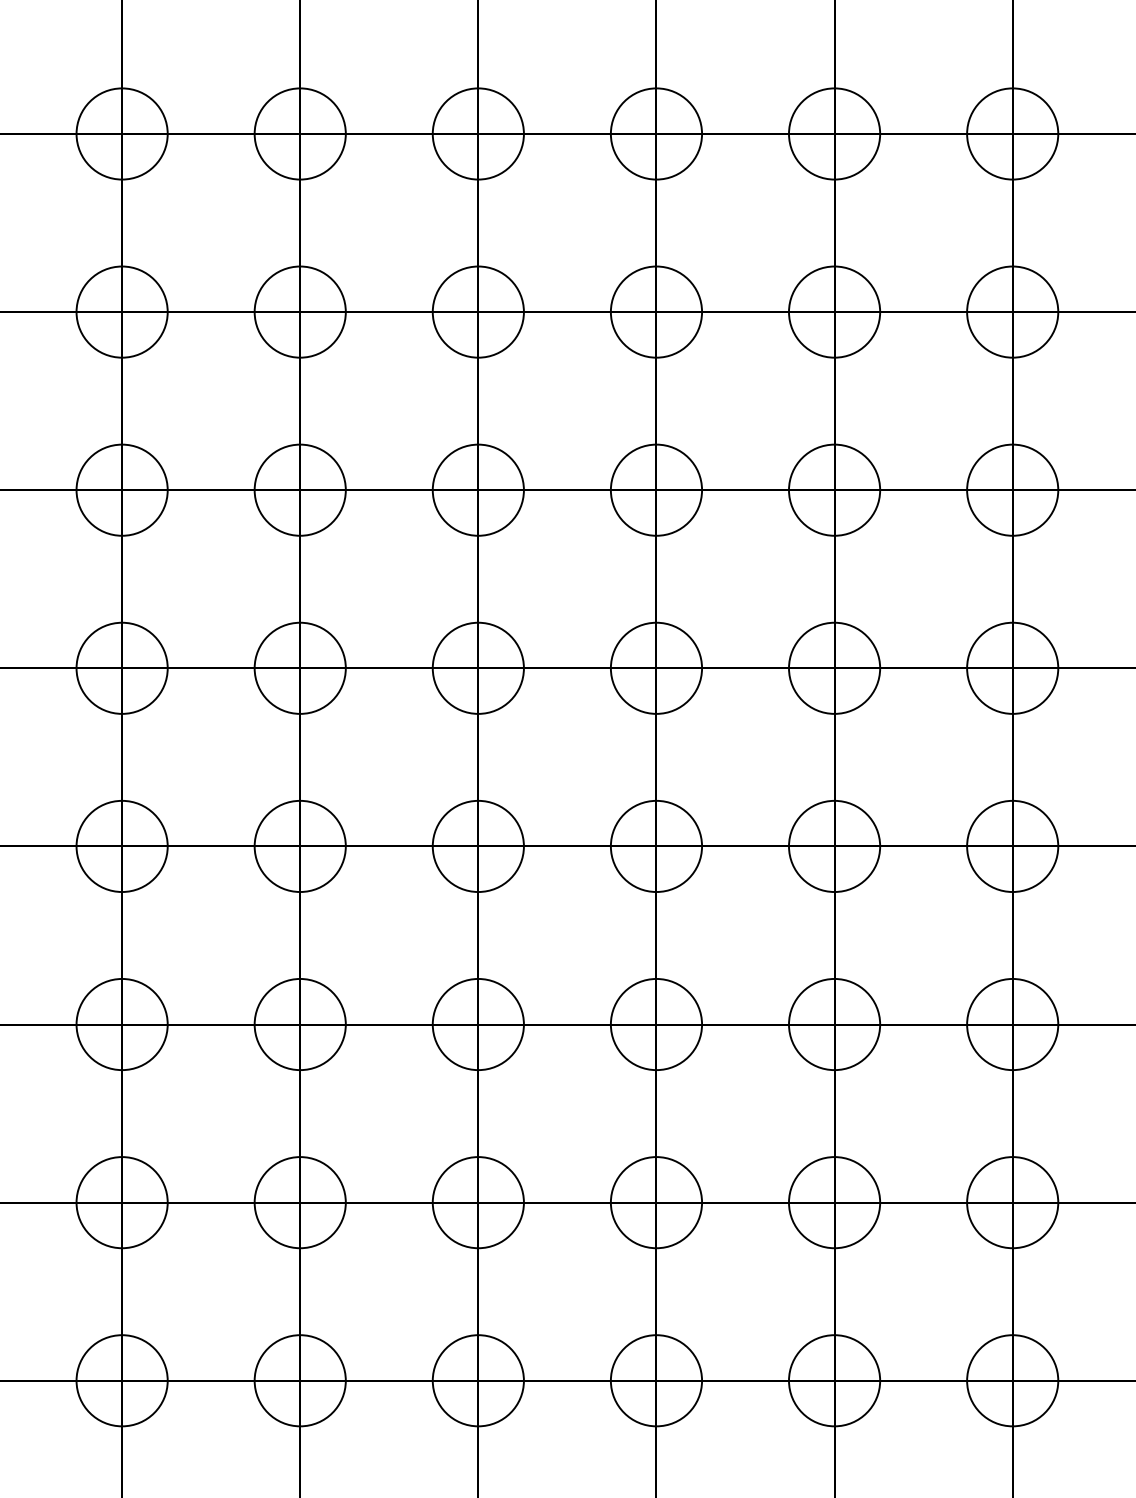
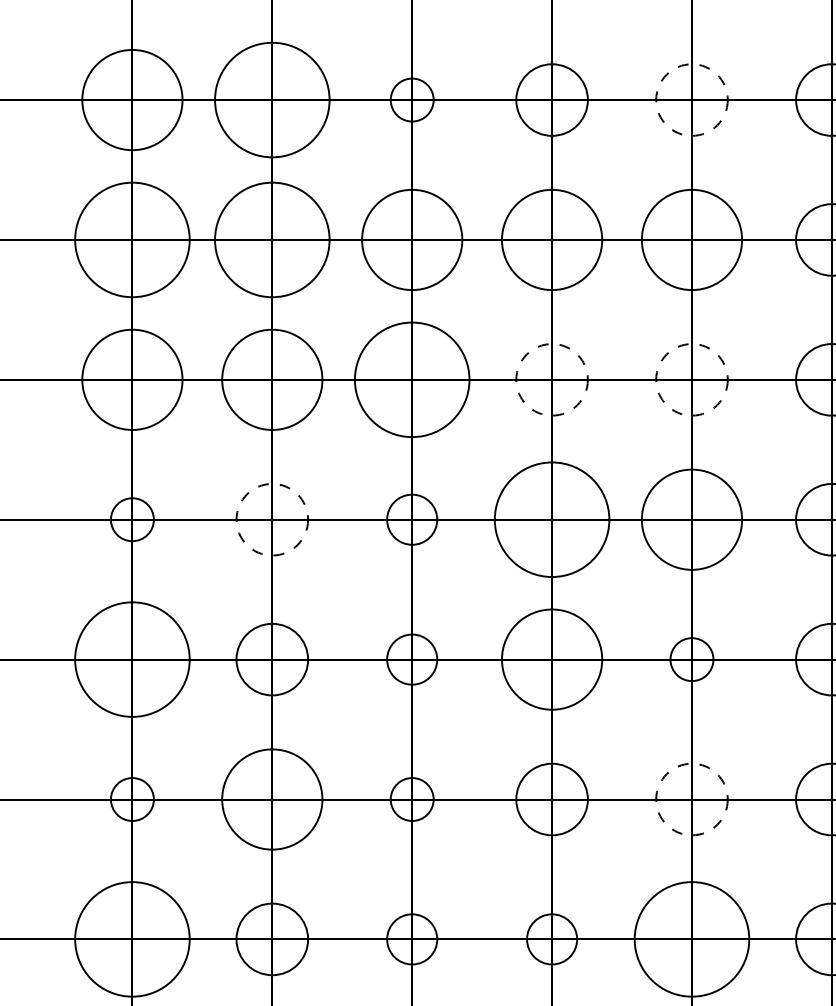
circle: (121, 133) -> (131, 99), size x1.4
circle: (299, 133) -> (271, 99), size x1.6
circle: (477, 133) -> (411, 99), size x0.6
circle: (834, 133) -> (691, 99), solid -> dashed
circle: (121, 311) -> (131, 239), size x1.6
circle: (299, 311) -> (271, 239), size x1.6
circle: (477, 311) -> (411, 239), size x1.4
circle: (656, 311) -> (552, 239), size x1.4
circle: (834, 311) -> (691, 239), size x1.4
circle: (121, 489) -> (131, 379), size x1.4
circle: (299, 489) -> (271, 379), size x1.4
circle: (477, 489) -> (411, 379), size x1.6
circle: (656, 489) -> (552, 379), solid -> dashed
circle: (834, 489) -> (691, 379), solid -> dashed
circle: (121, 667) -> (131, 519), size x0.6
circle: (299, 667) -> (271, 519), solid -> dashed
circle: (477, 667) -> (411, 519), size x0.7
circle: (656, 667) -> (552, 519), size x1.6
circle: (834, 667) -> (691, 519), size x1.4
circle: (121, 846) -> (131, 659), size x1.6
circle: (477, 846) -> (411, 659), size x0.7
circle: (656, 846) -> (552, 659), size x1.4
circle: (834, 846) -> (691, 659), size x0.6
circle: (121, 1024) -> (131, 799), size x0.6
circle: (299, 1024) -> (271, 799), size x1.4
circle: (477, 1024) -> (411, 799), size x0.6
circle: (834, 1024) -> (691, 799), solid -> dashed
circle: (121, 1202) -> (131, 939), size x1.6
circle: (477, 1202) -> (411, 939), size x0.7
circle: (656, 1202) -> (552, 939), size x0.7
circle: (834, 1202) -> (691, 939), size x1.6

